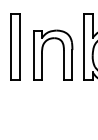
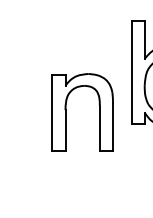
part: (15, 46) -> (24, 72), removed
part: (63, 54) -> (99, 111), moved

